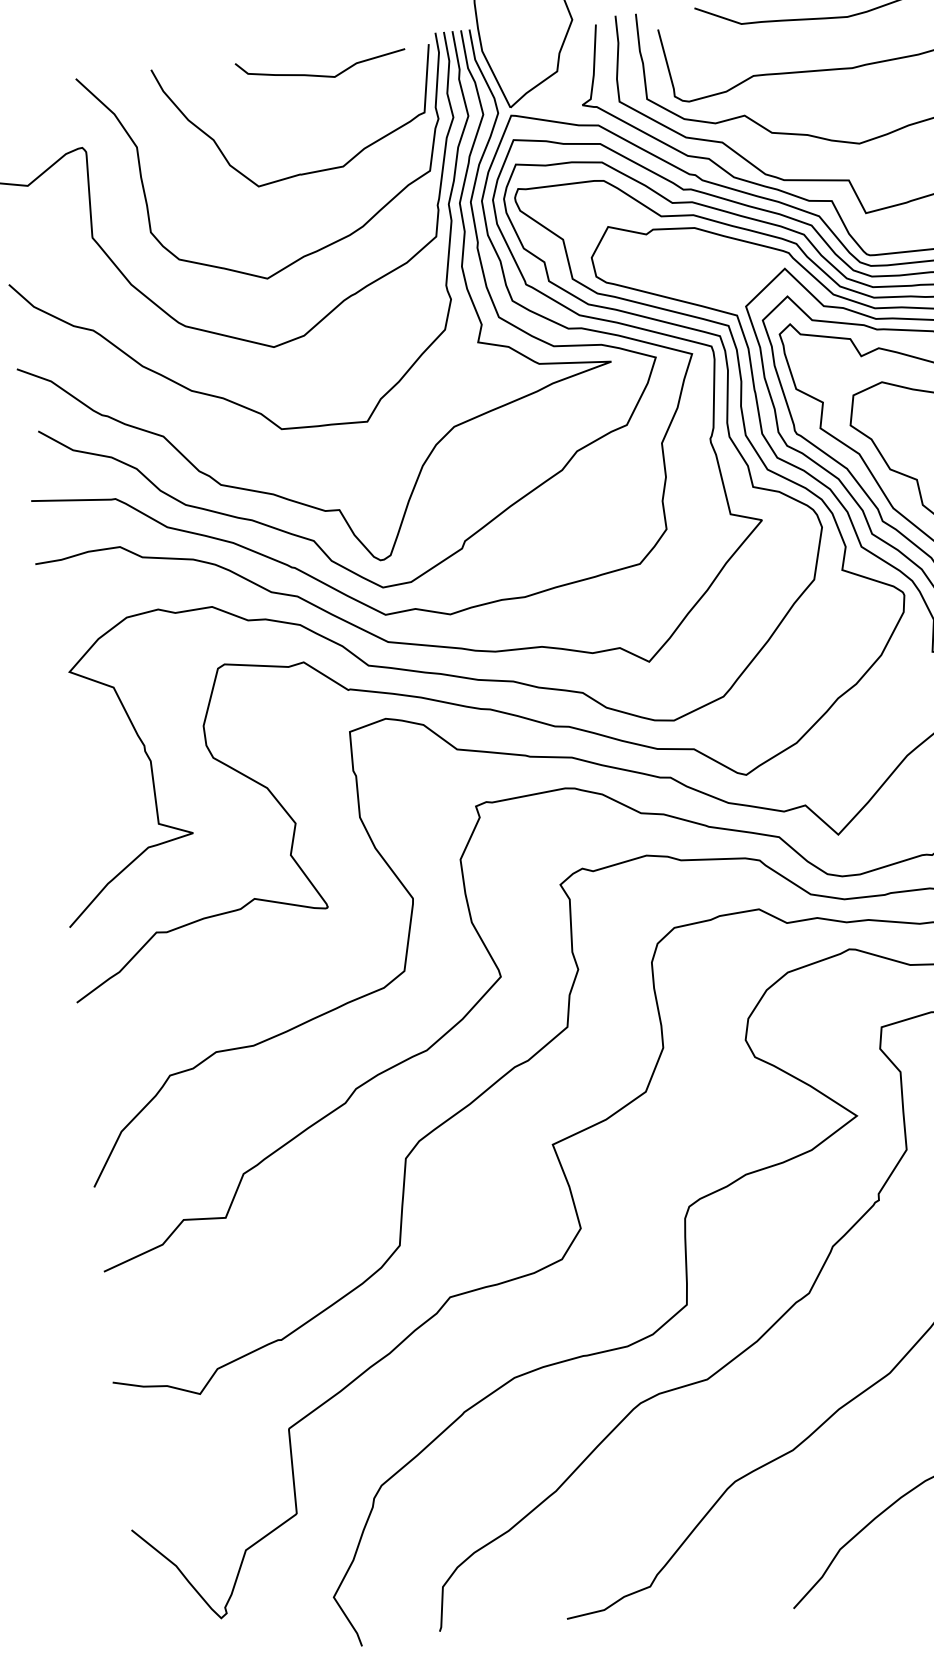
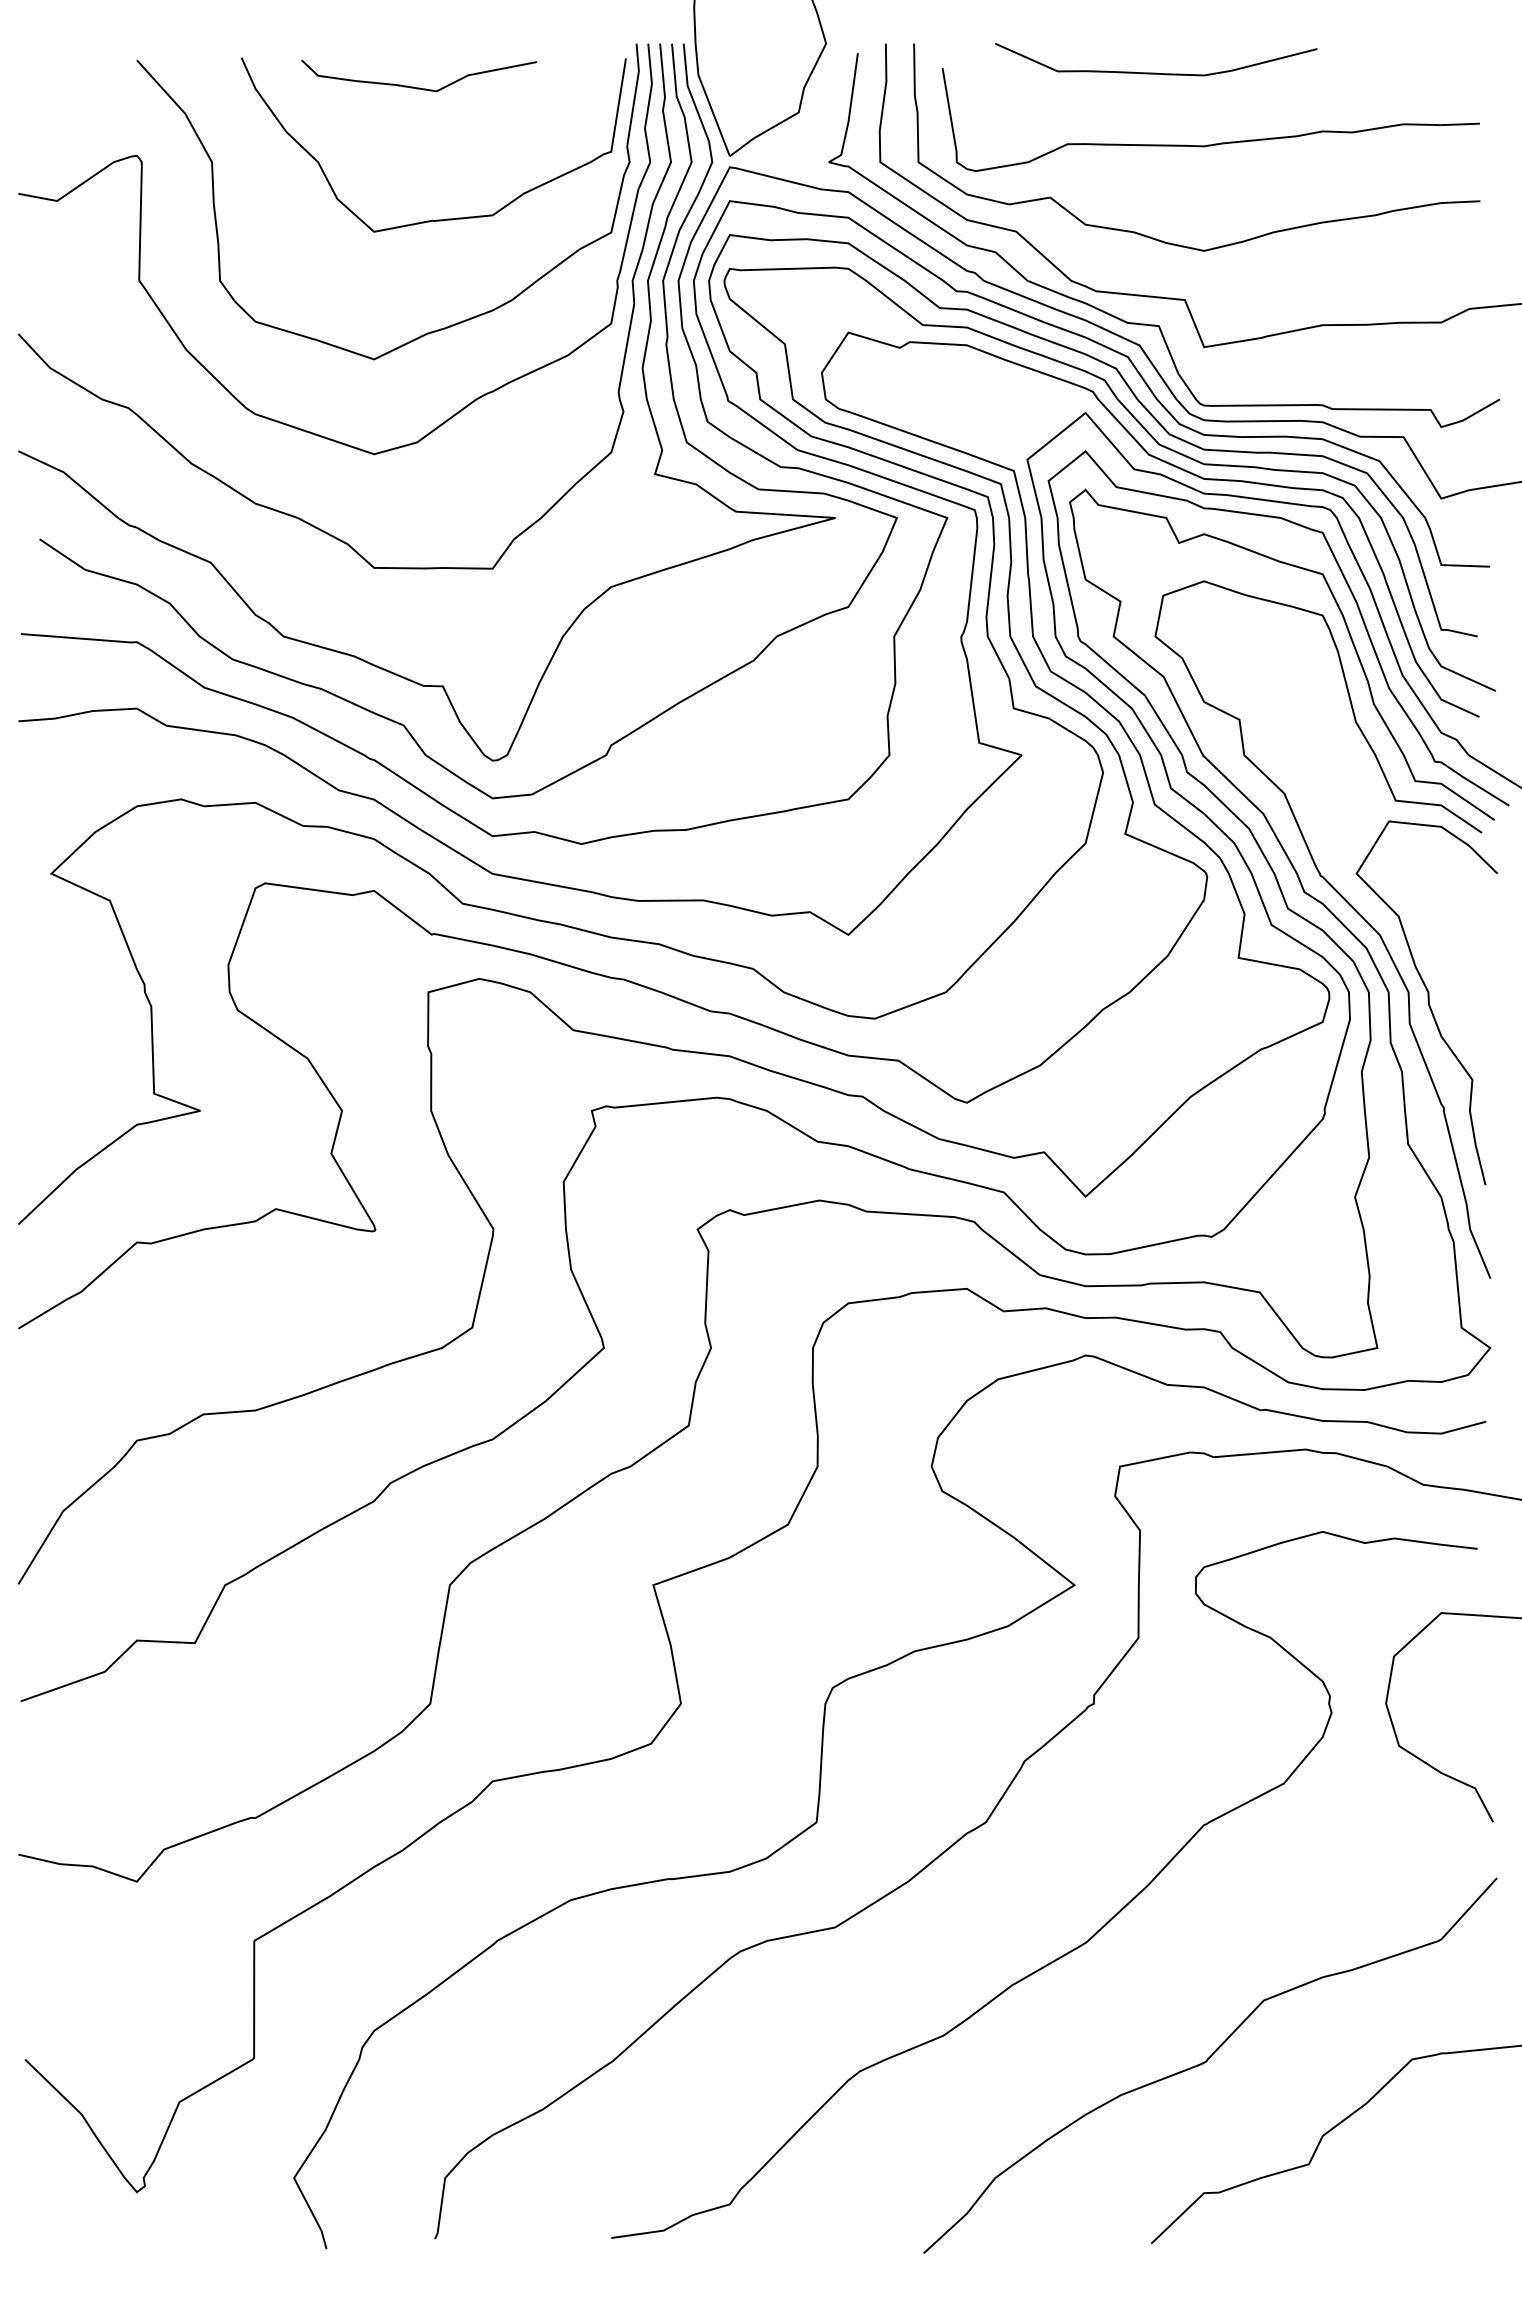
curve: (321, 75) -> (418, 87), moved

